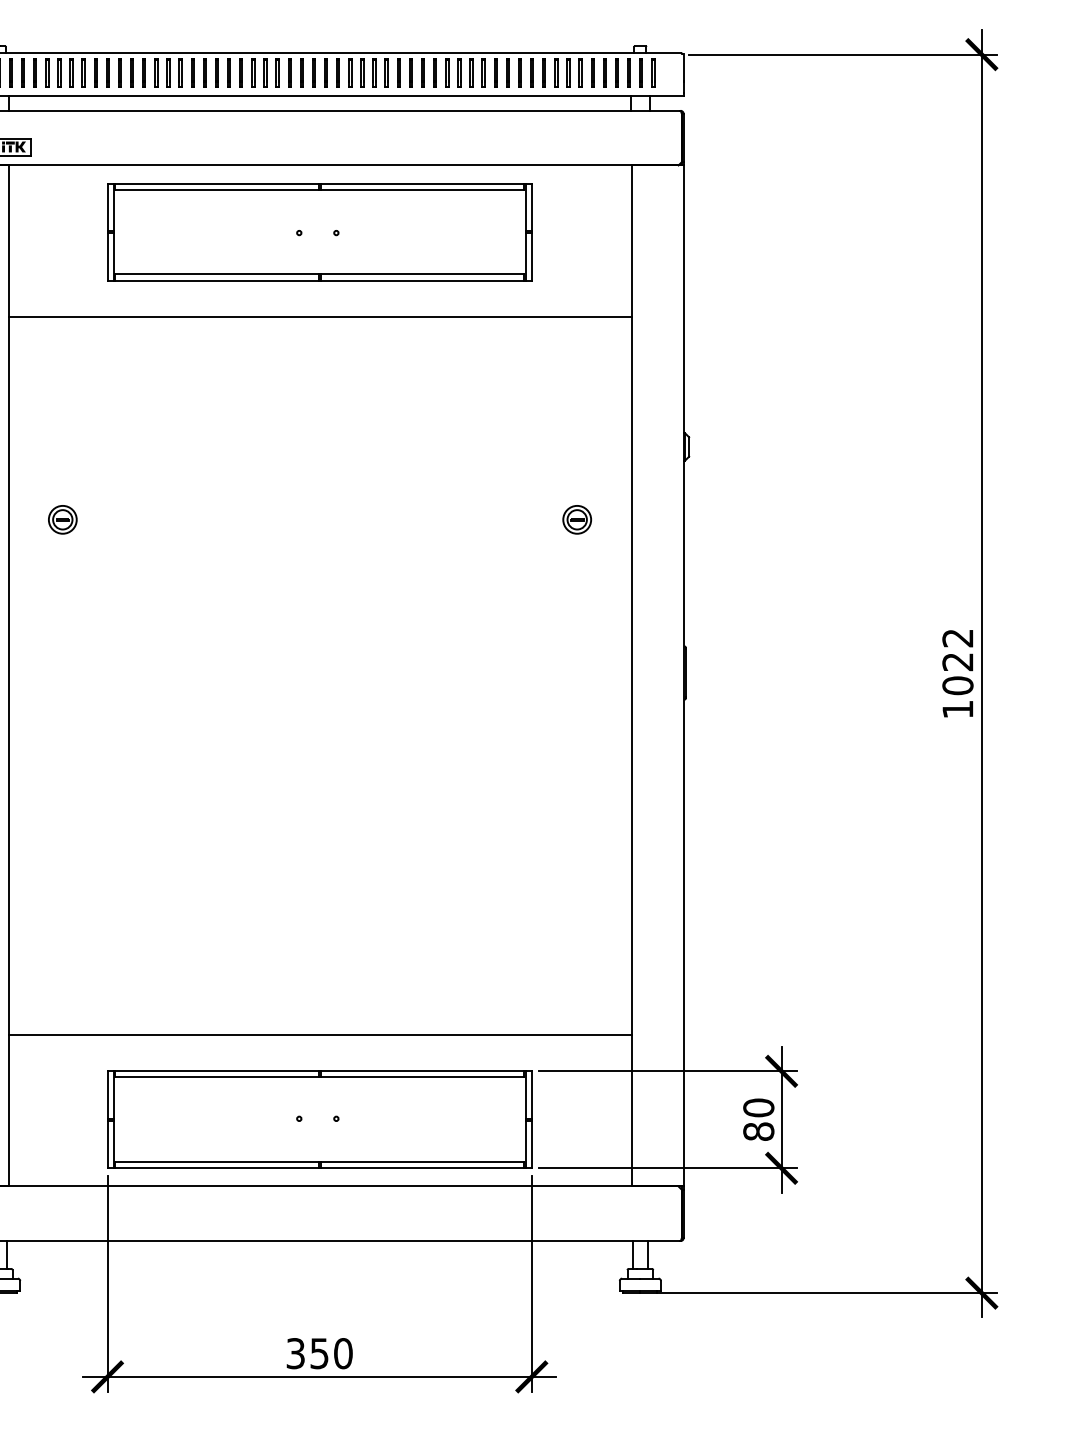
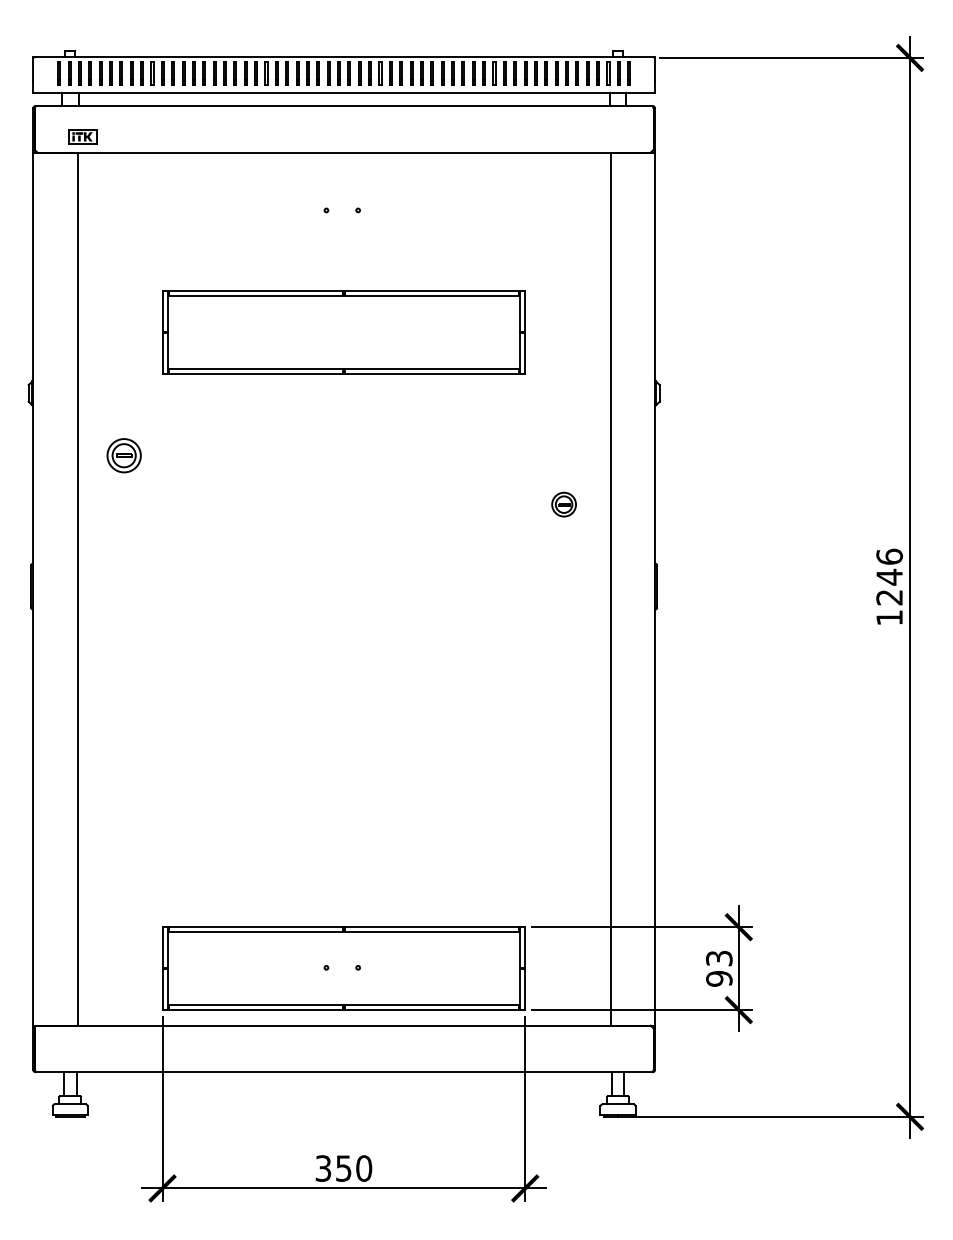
part: (319, 231) -> (343, 332), moved
line: (319, 317) -> (343, 282), removed
part: (63, 519) -> (124, 455), size x1.4
part: (576, 519) -> (563, 504), moved
text: (957, 661) -> (889, 576), 1022 -> 1246
line: (319, 1035) -> (343, 896), removed
text: (758, 1119) -> (719, 968), 80 -> 93

